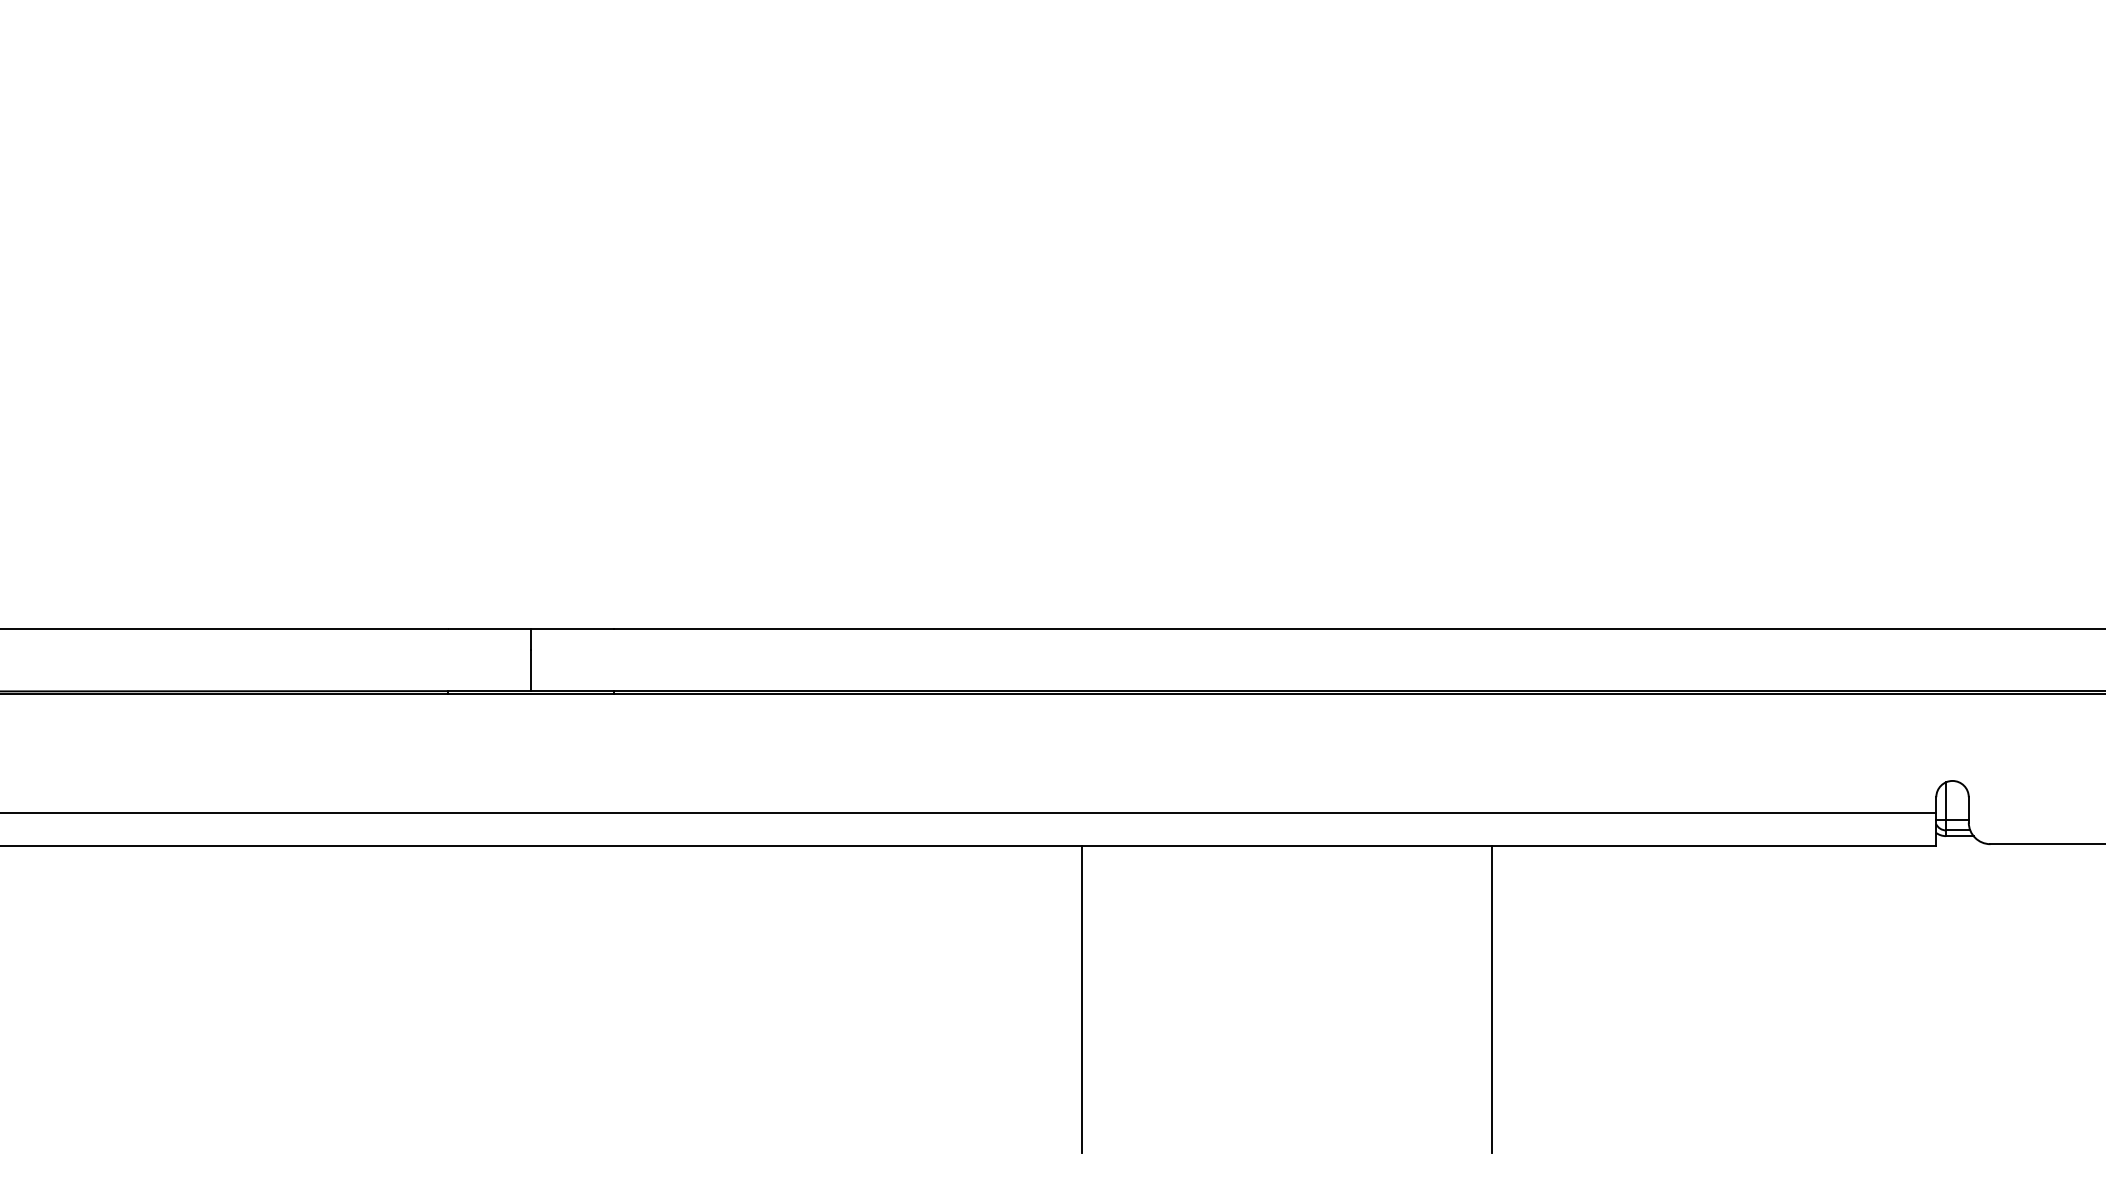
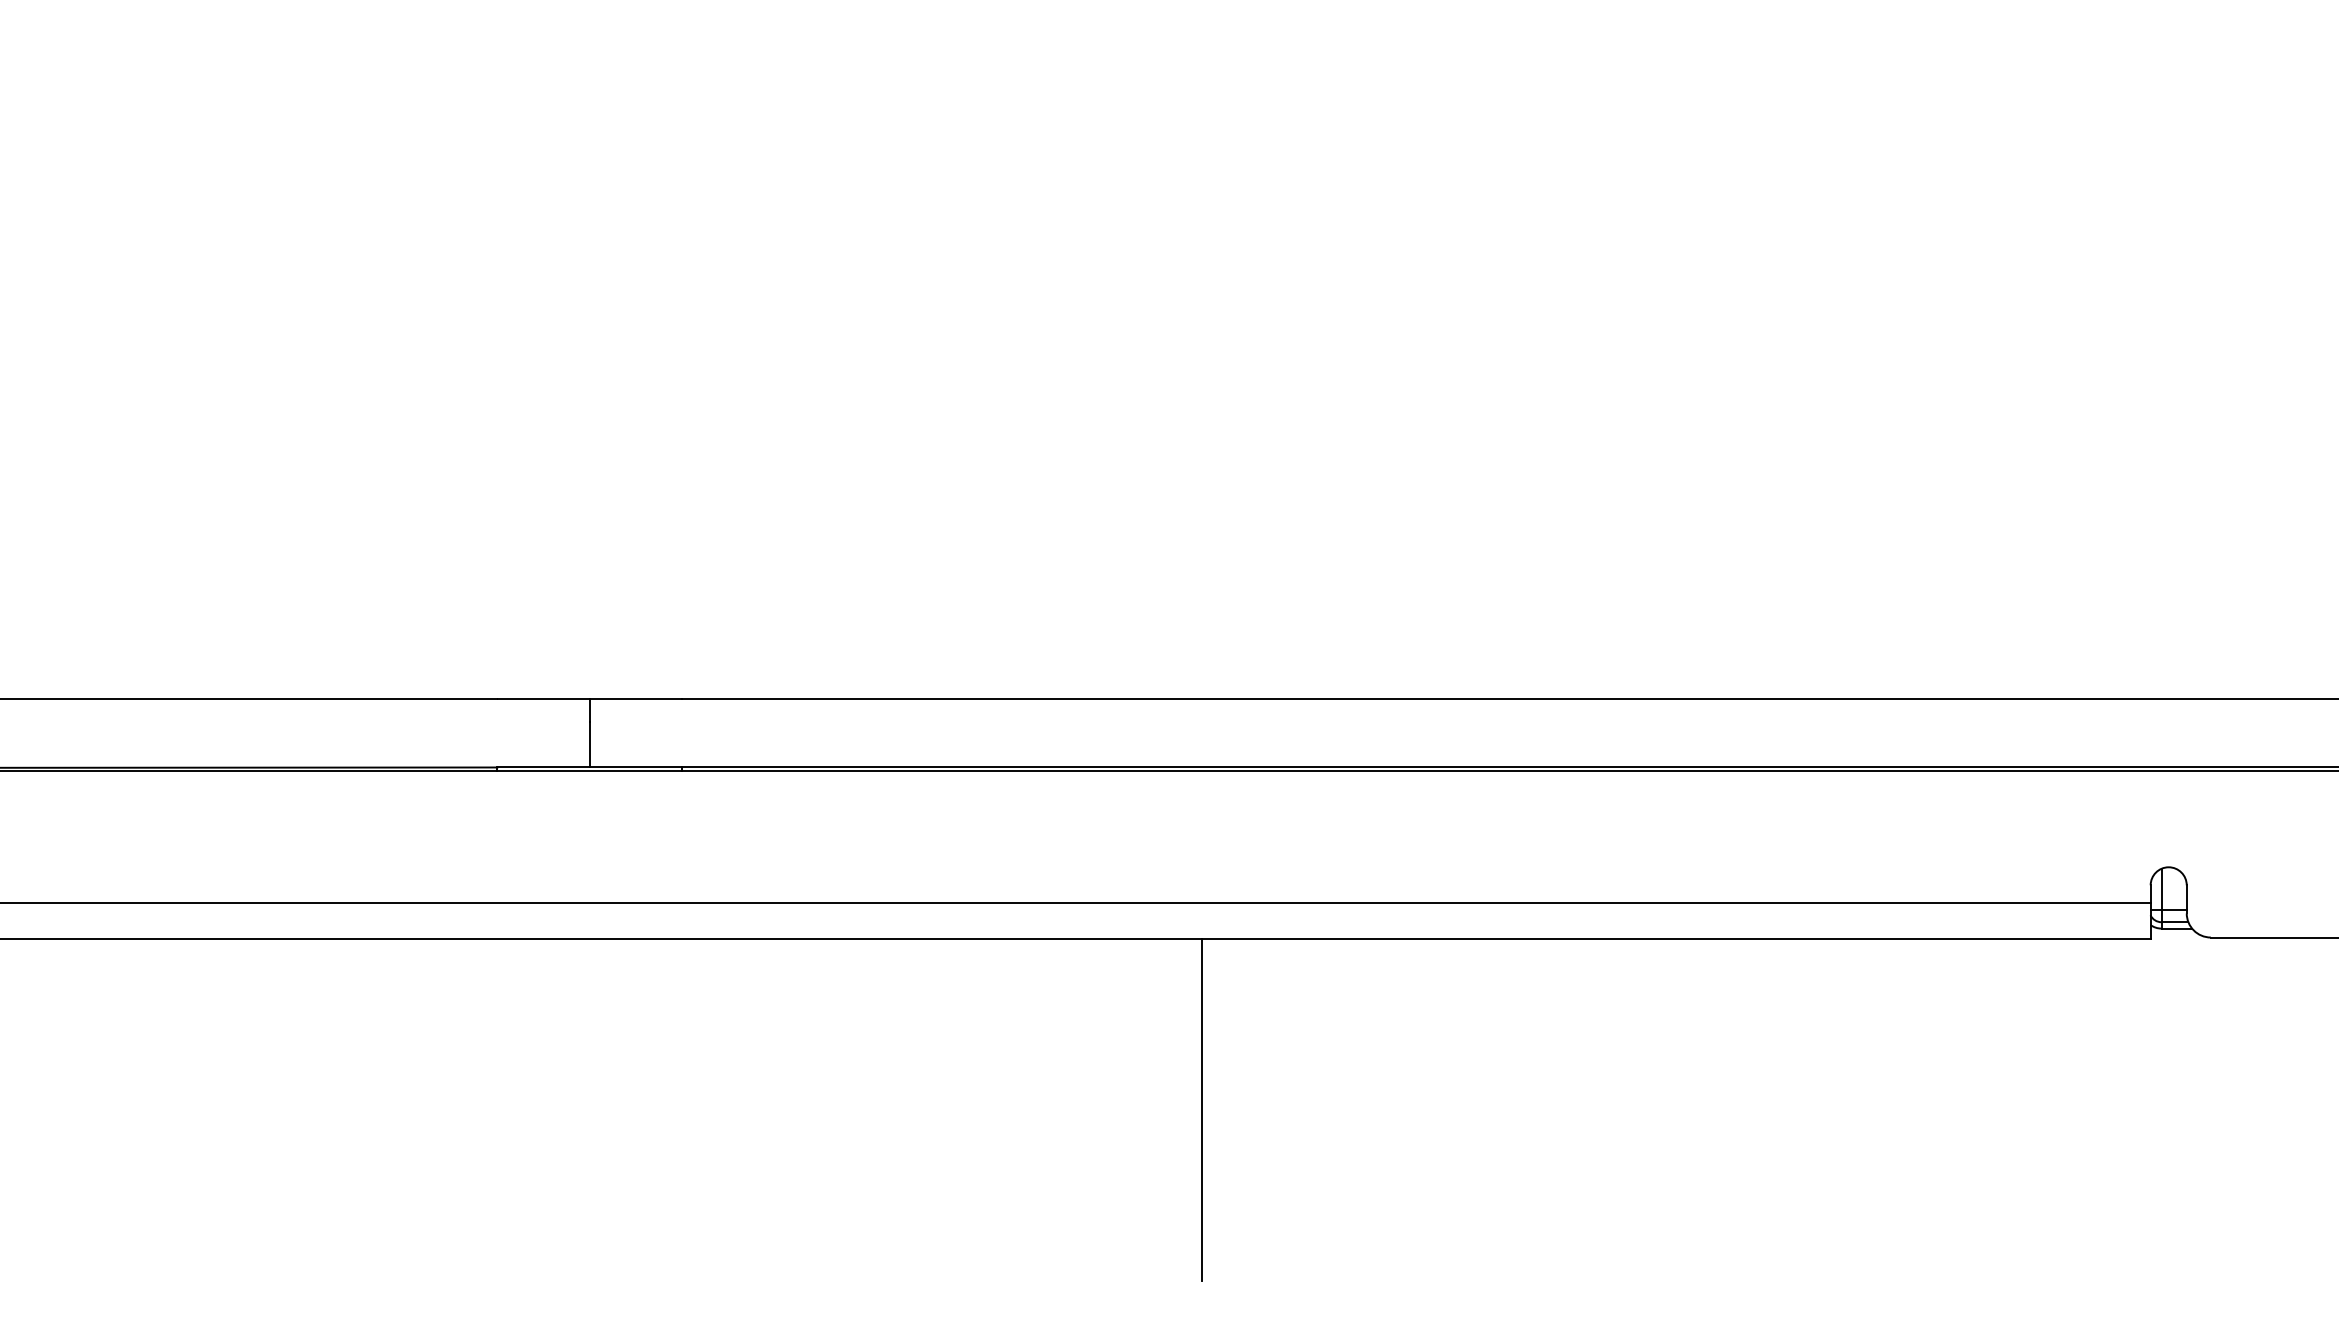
line: (1492, 999) -> (1657, 1110), removed

